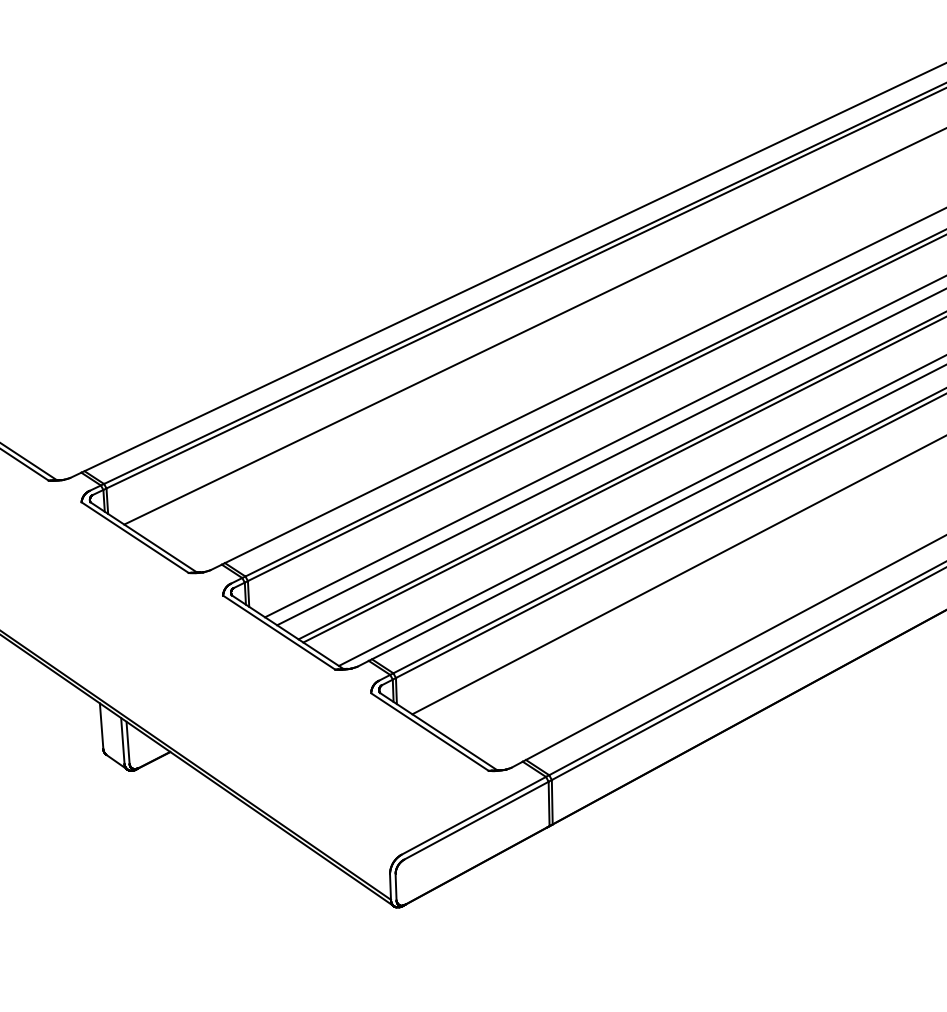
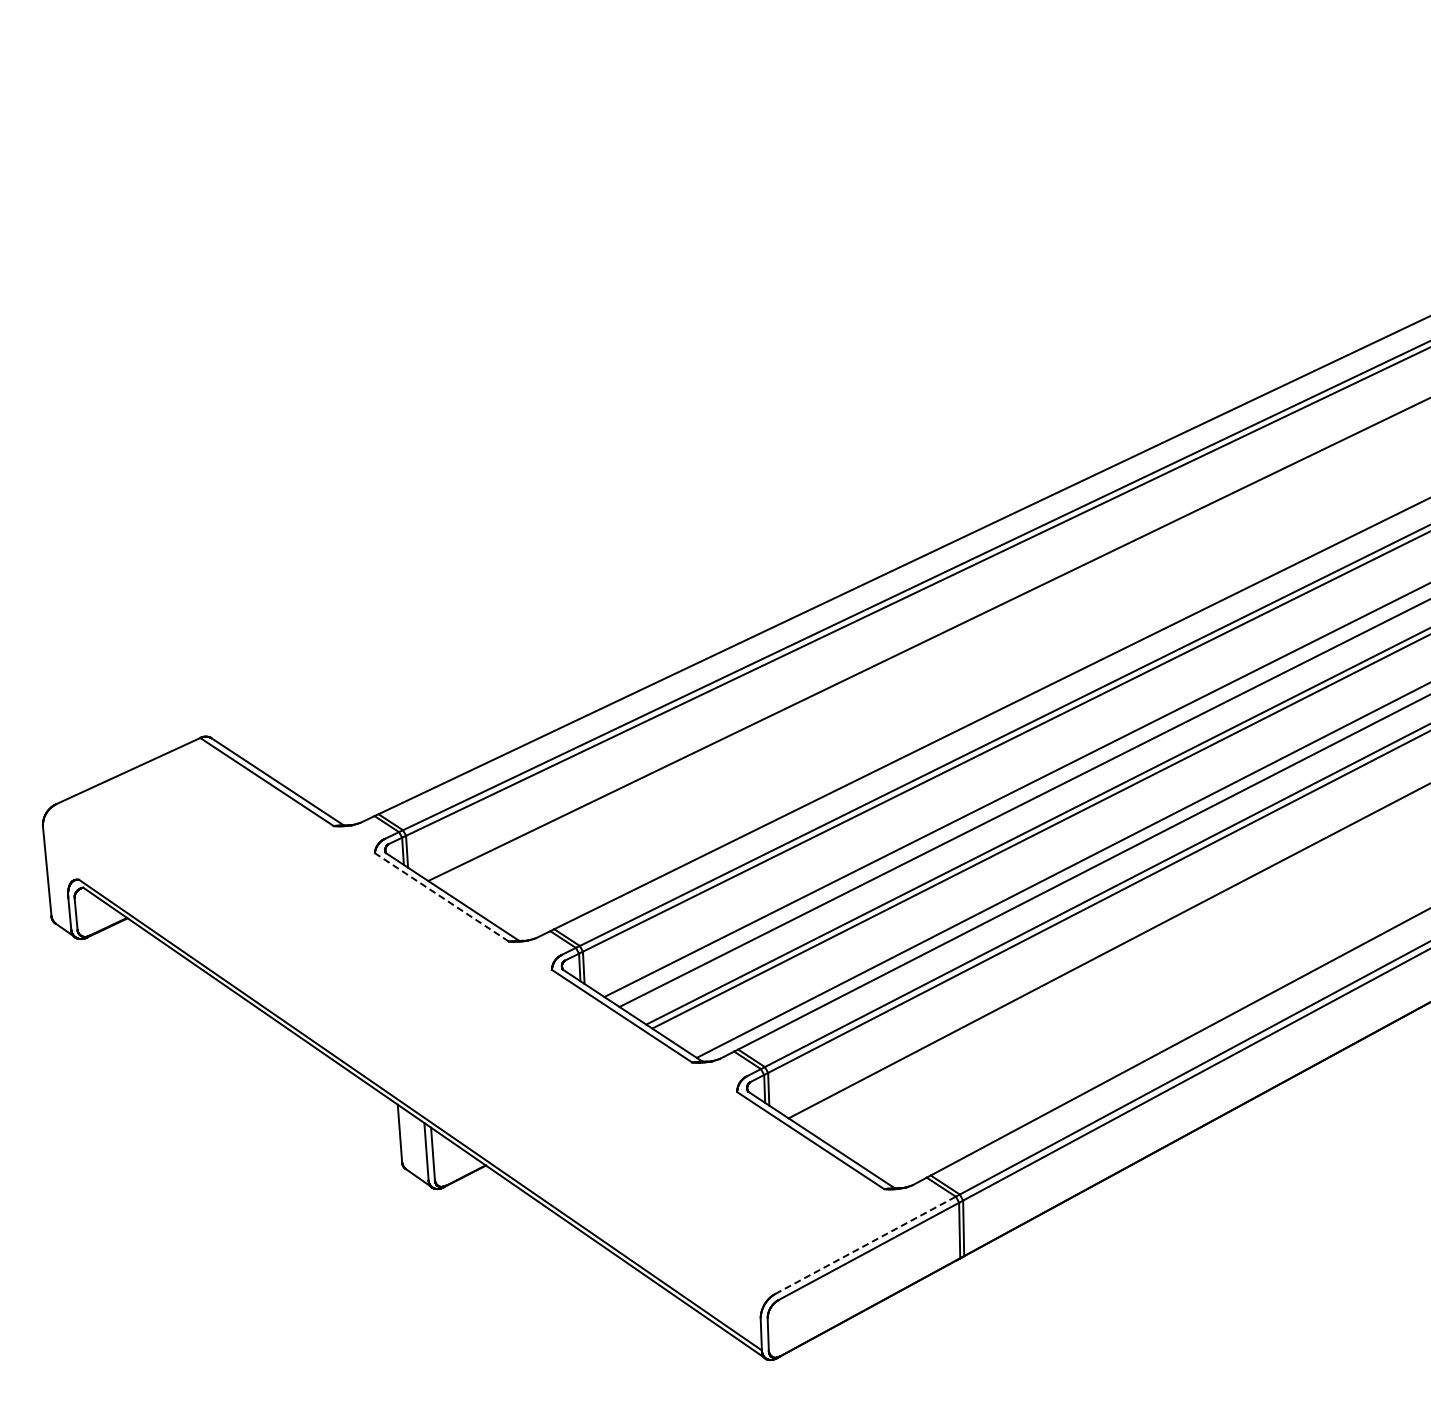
line: (134, 537) -> (441, 897), solid -> dashed
line: (473, 815) -> (865, 1245), solid -> dashed

